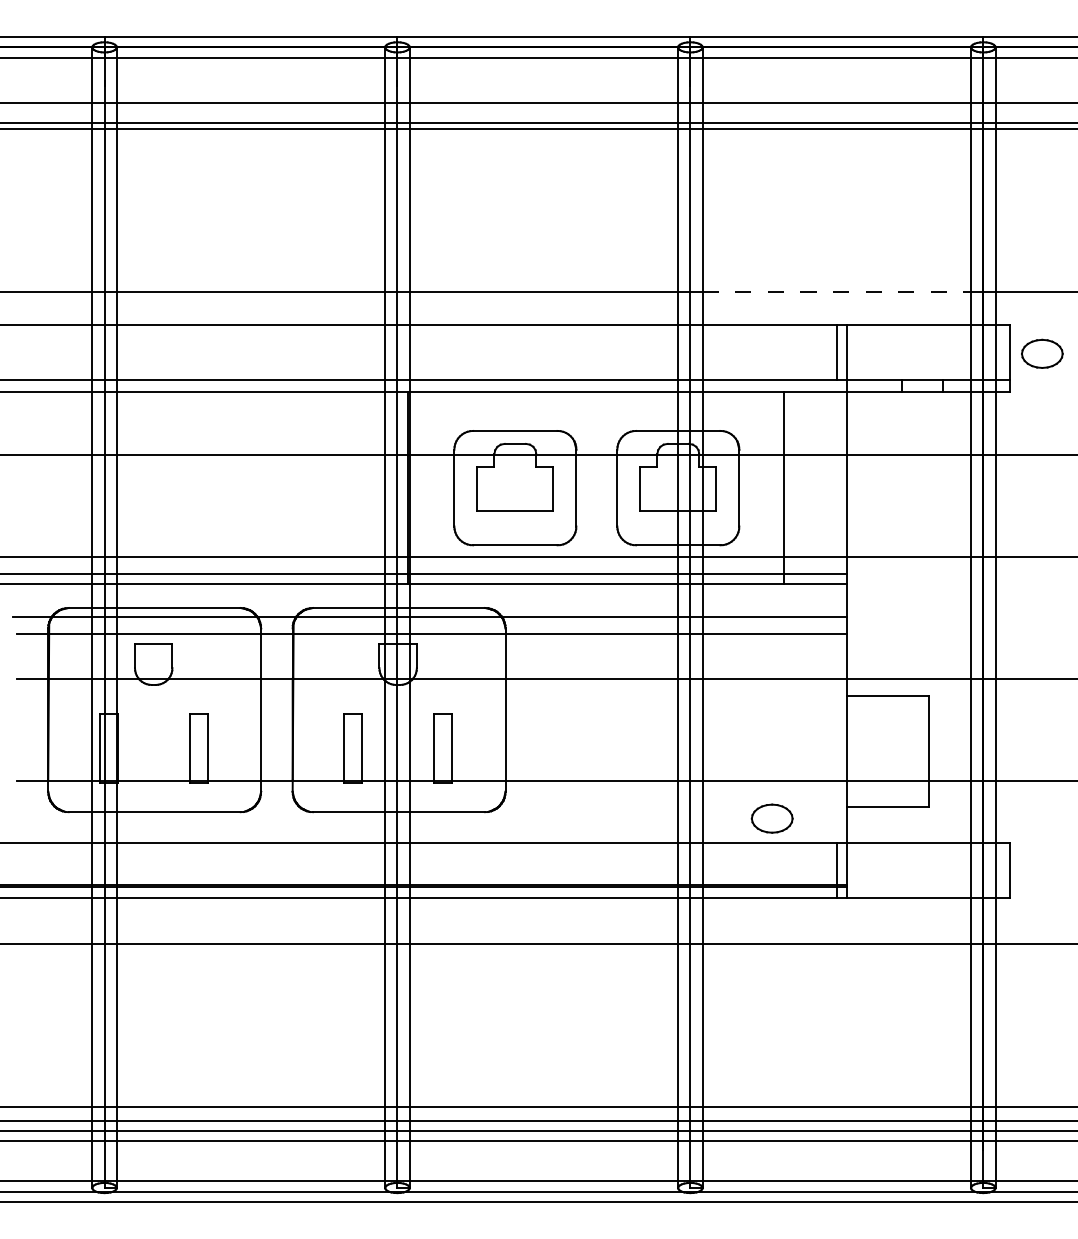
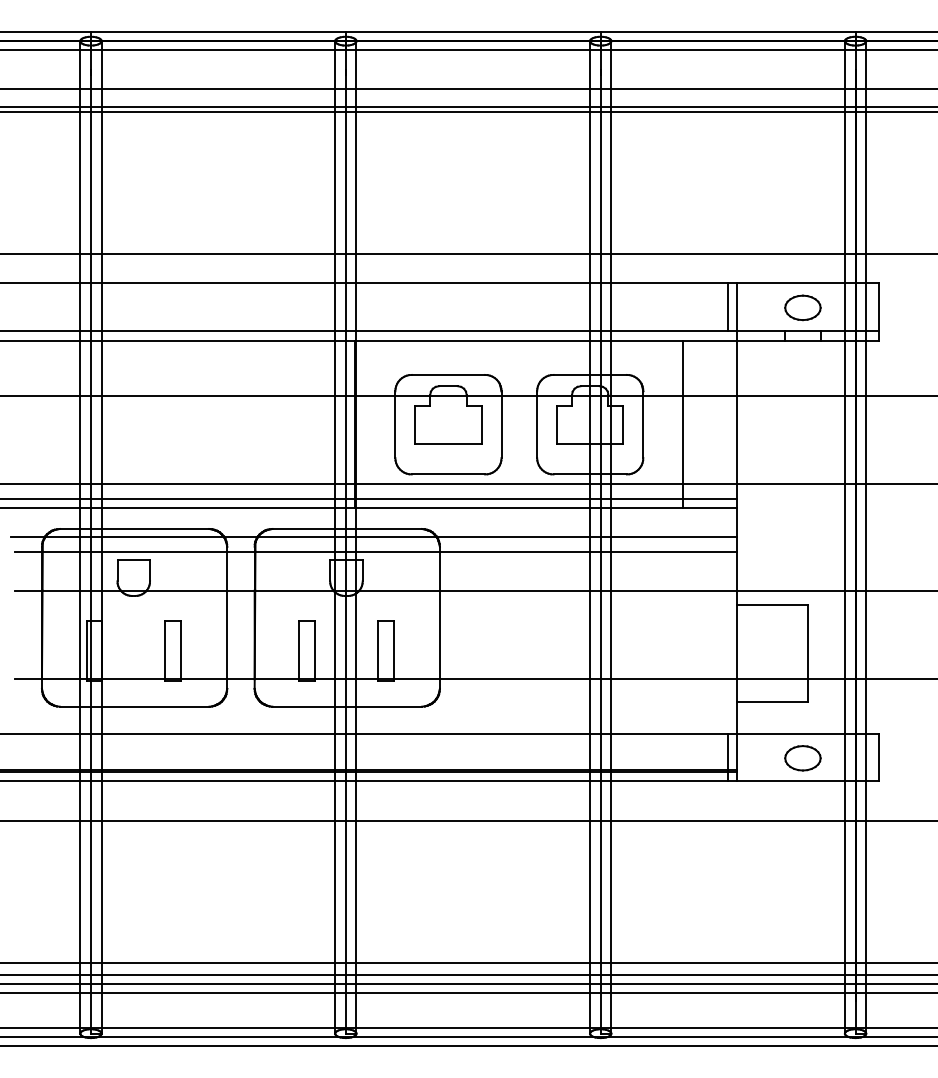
line: (837, 291) -> (728, 253), dashed -> solid
part: (1041, 353) -> (802, 307), moved
part: (771, 818) -> (802, 758), moved

